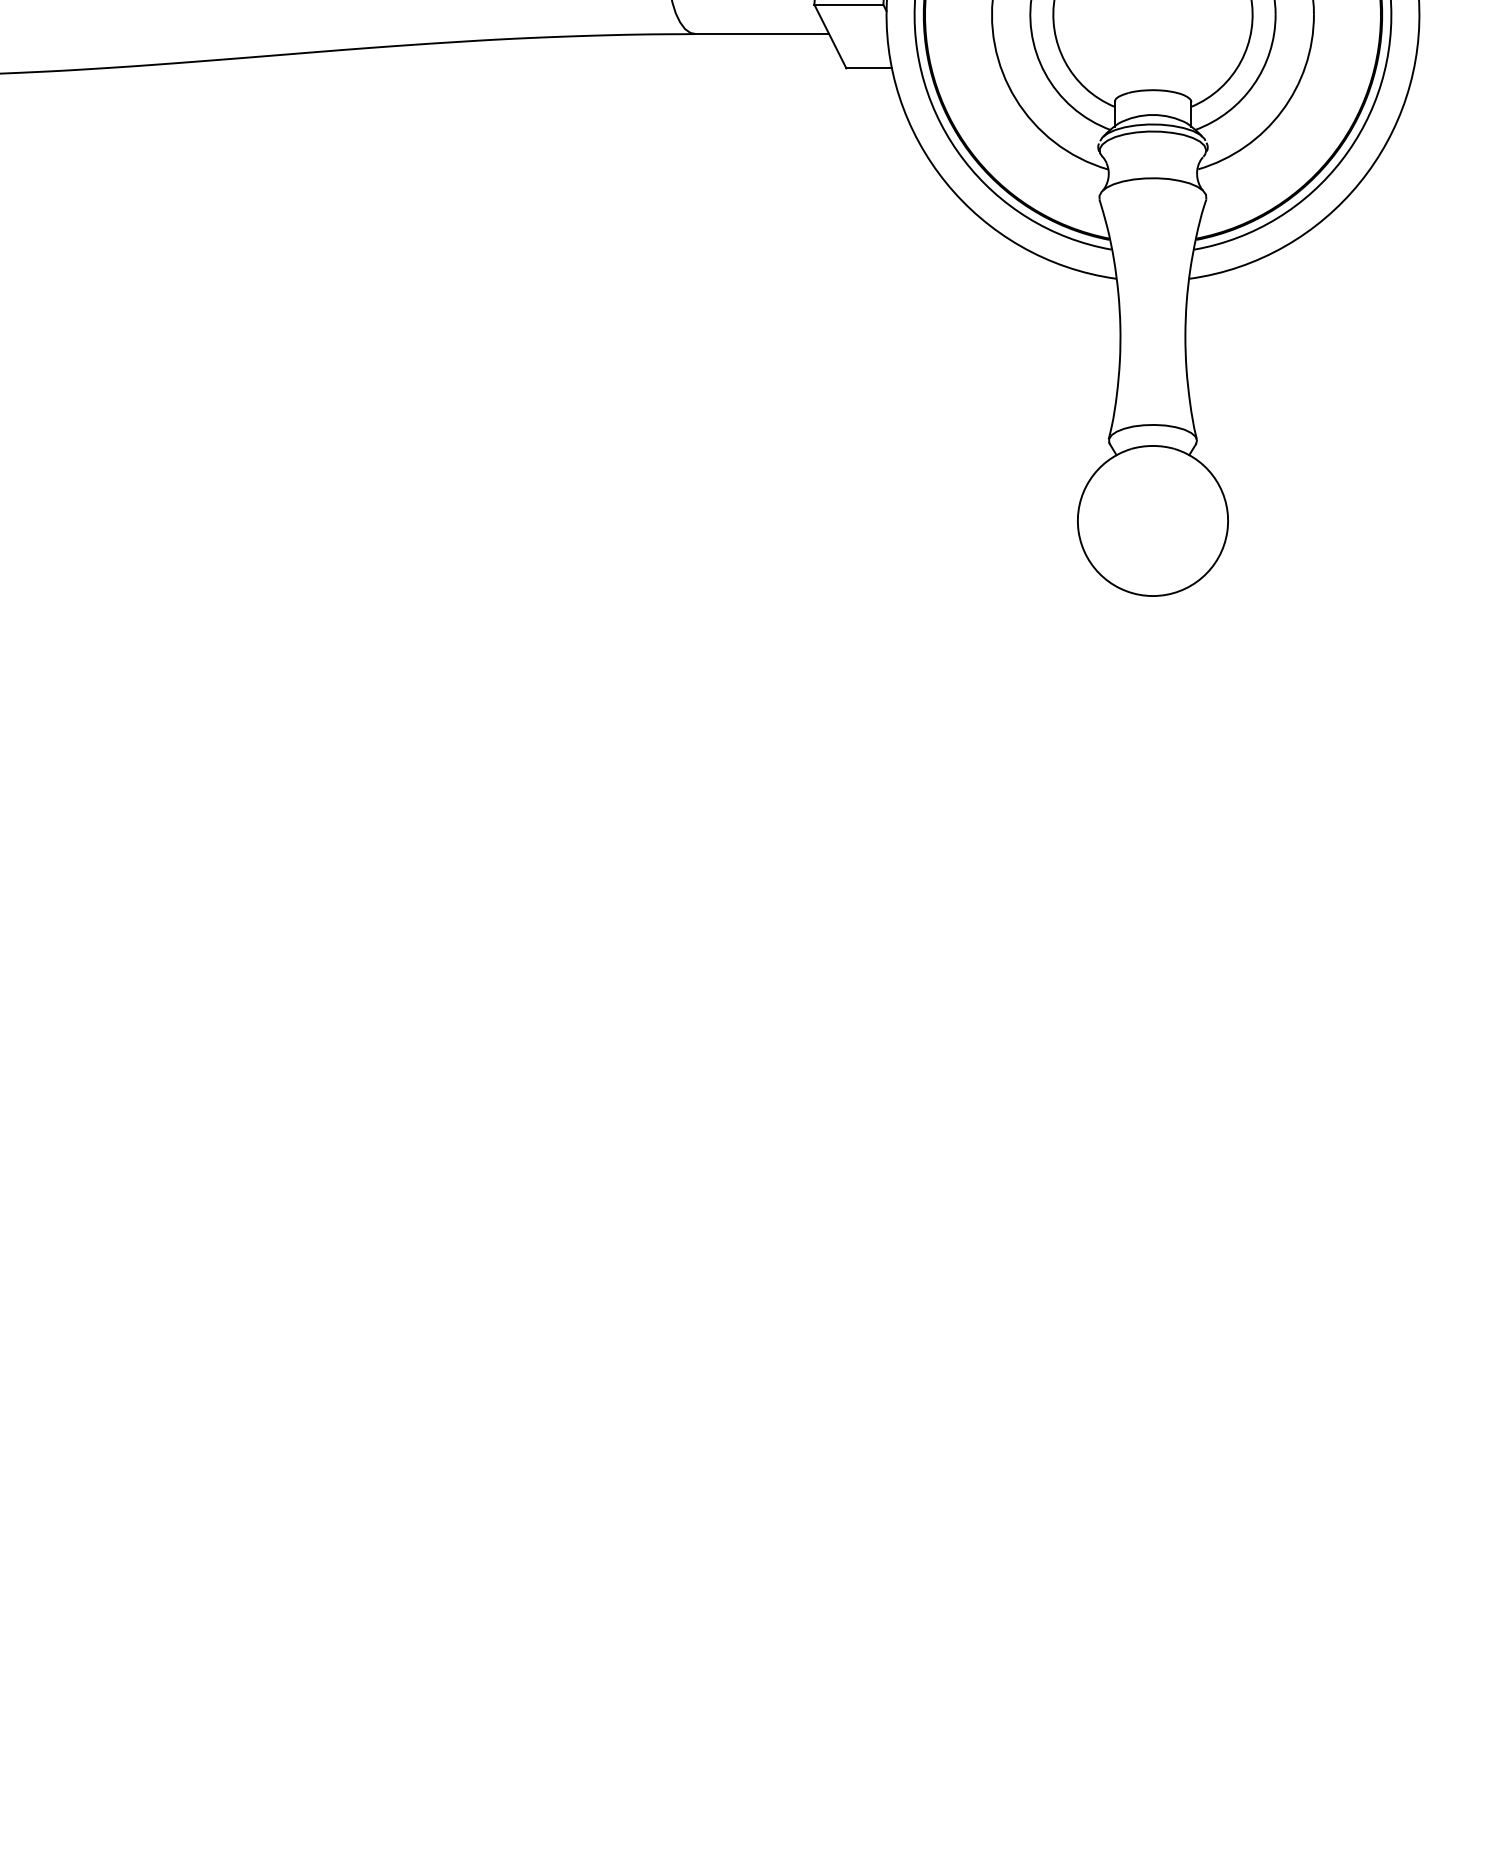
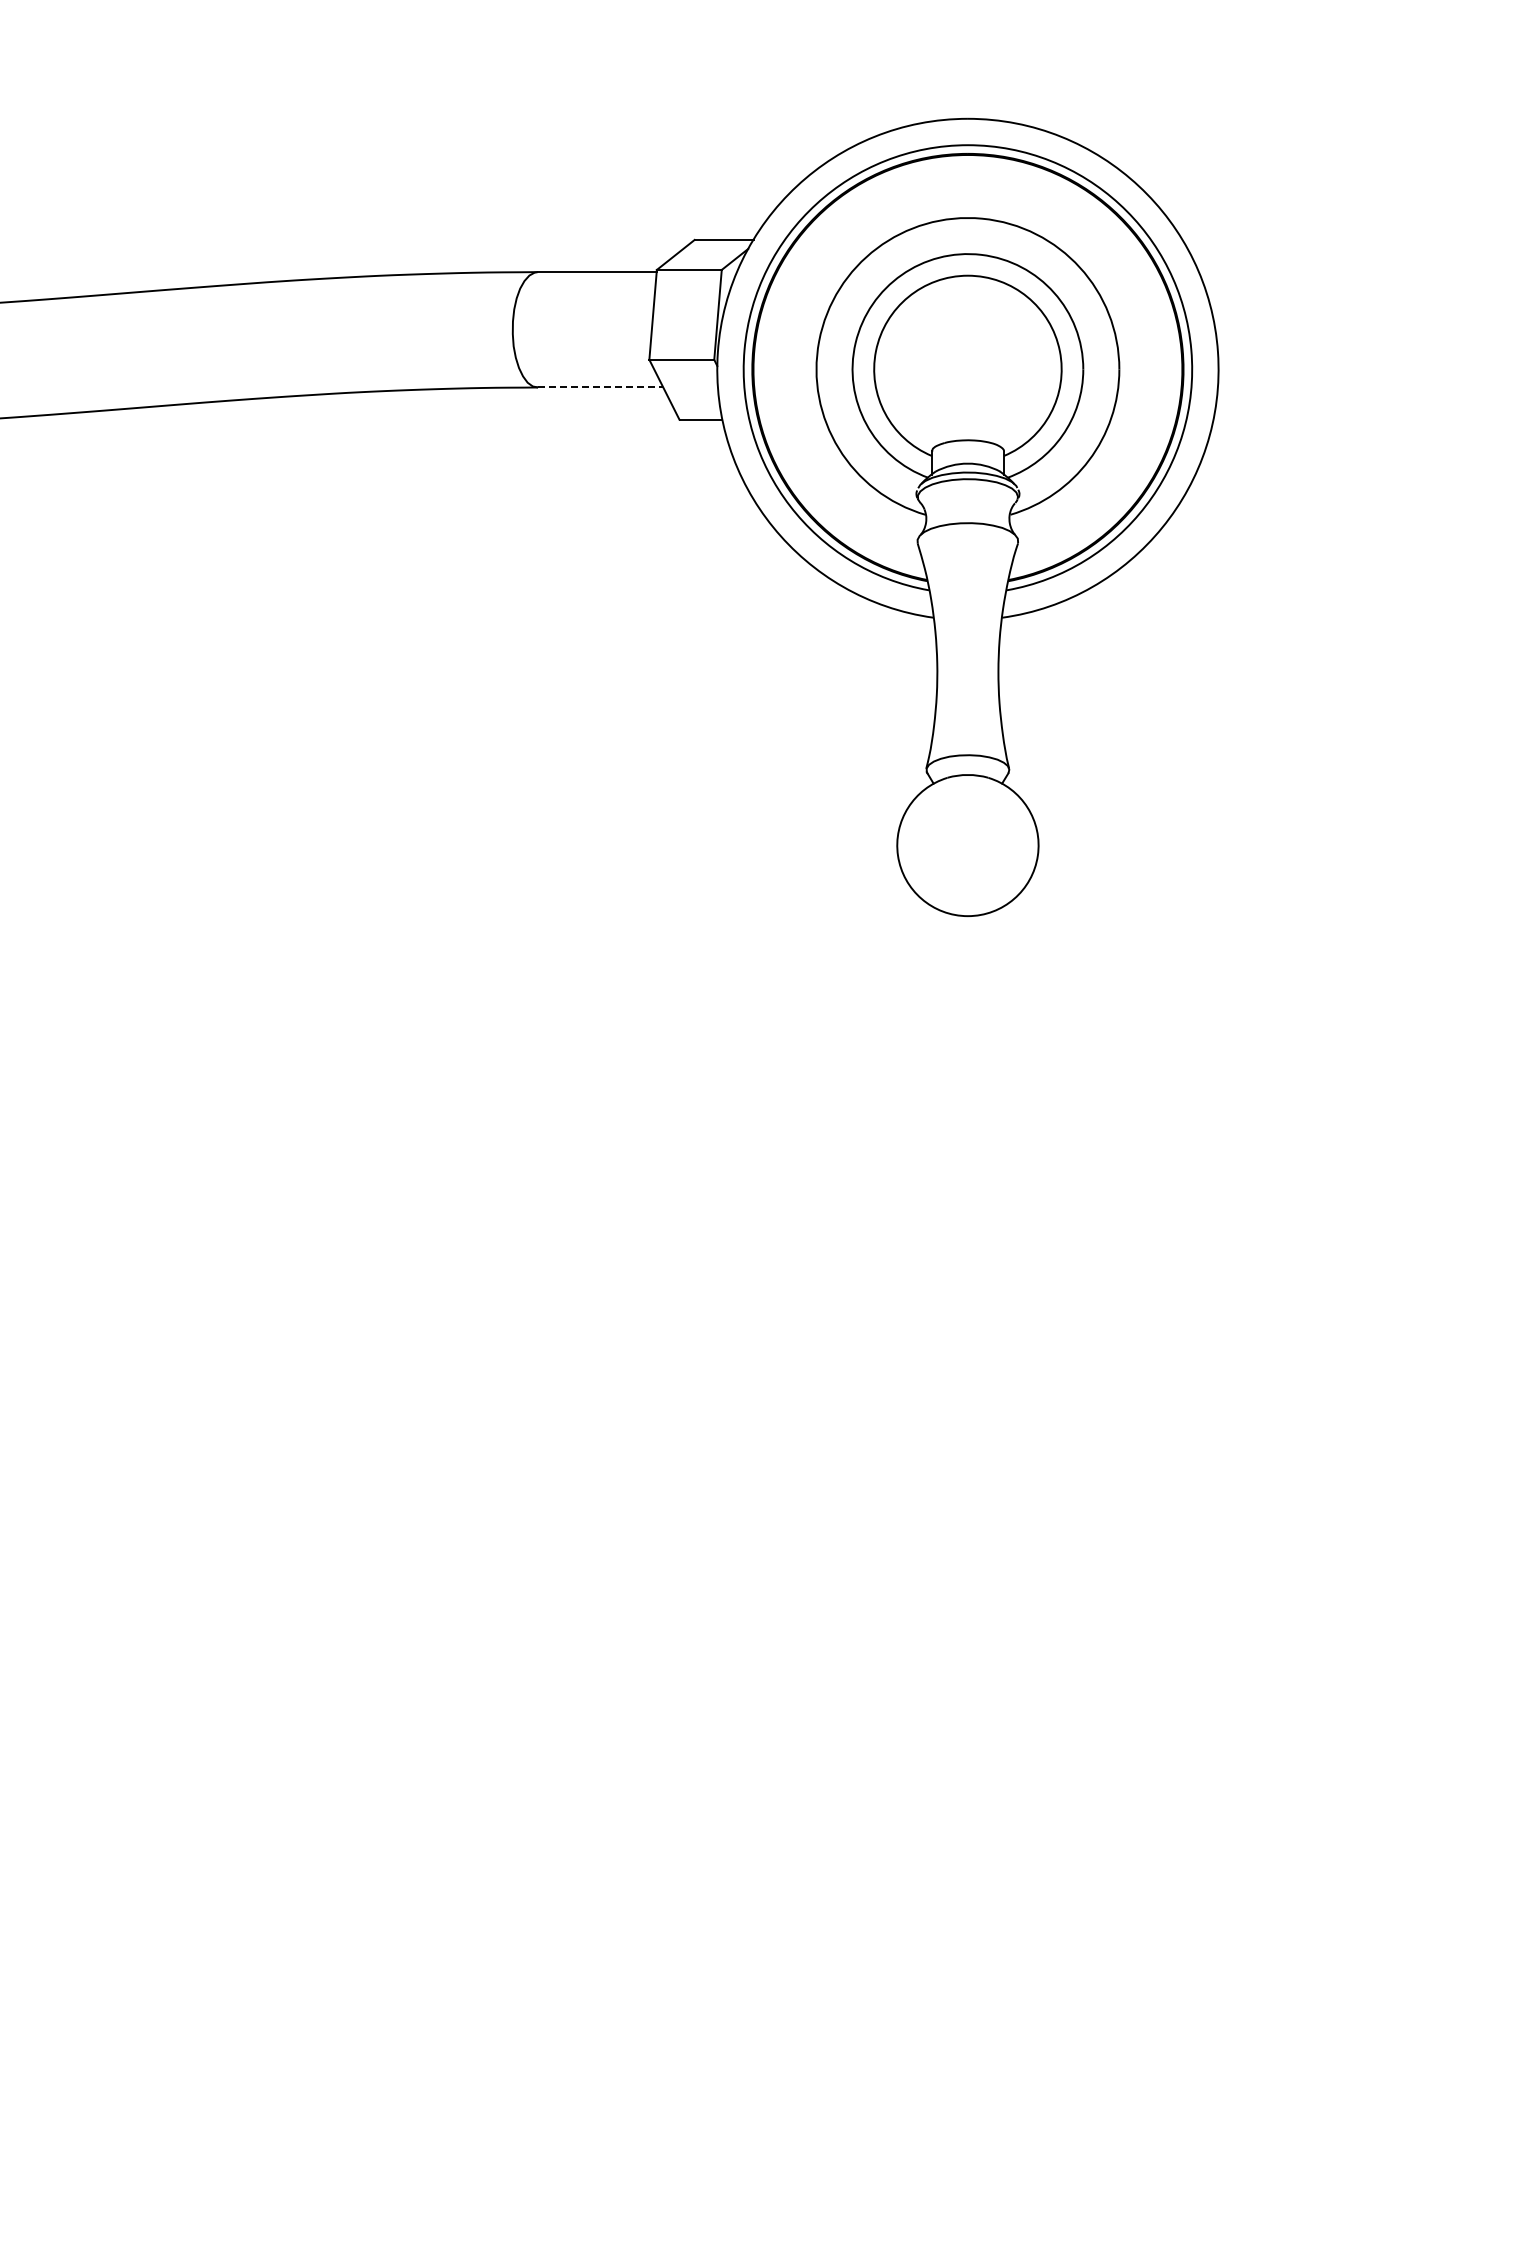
line: (762, 34) -> (600, 387), solid -> dashed

